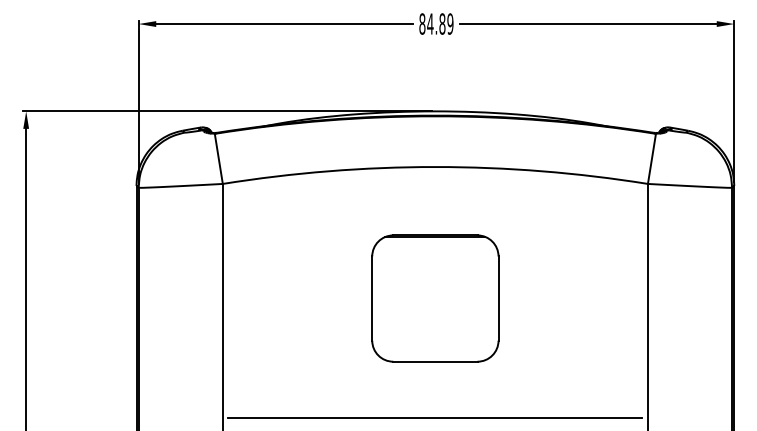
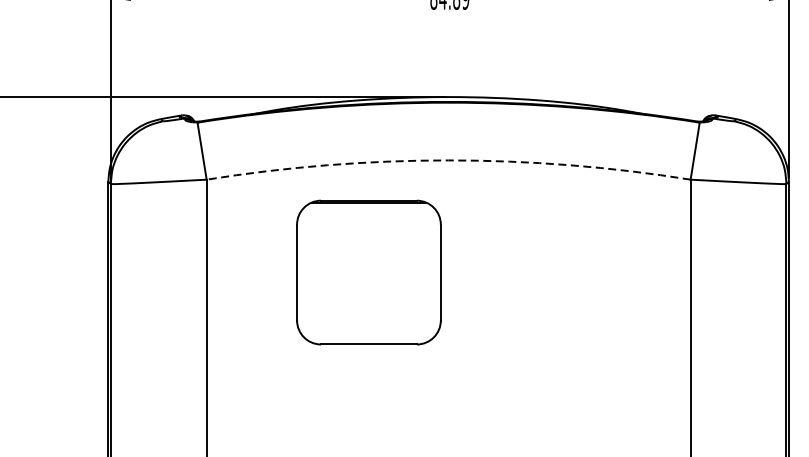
arc: (435, 167) -> (448, 160), solid -> dashed
part: (435, 298) -> (369, 272), moved
line: (435, 417) -> (448, 445), removed

